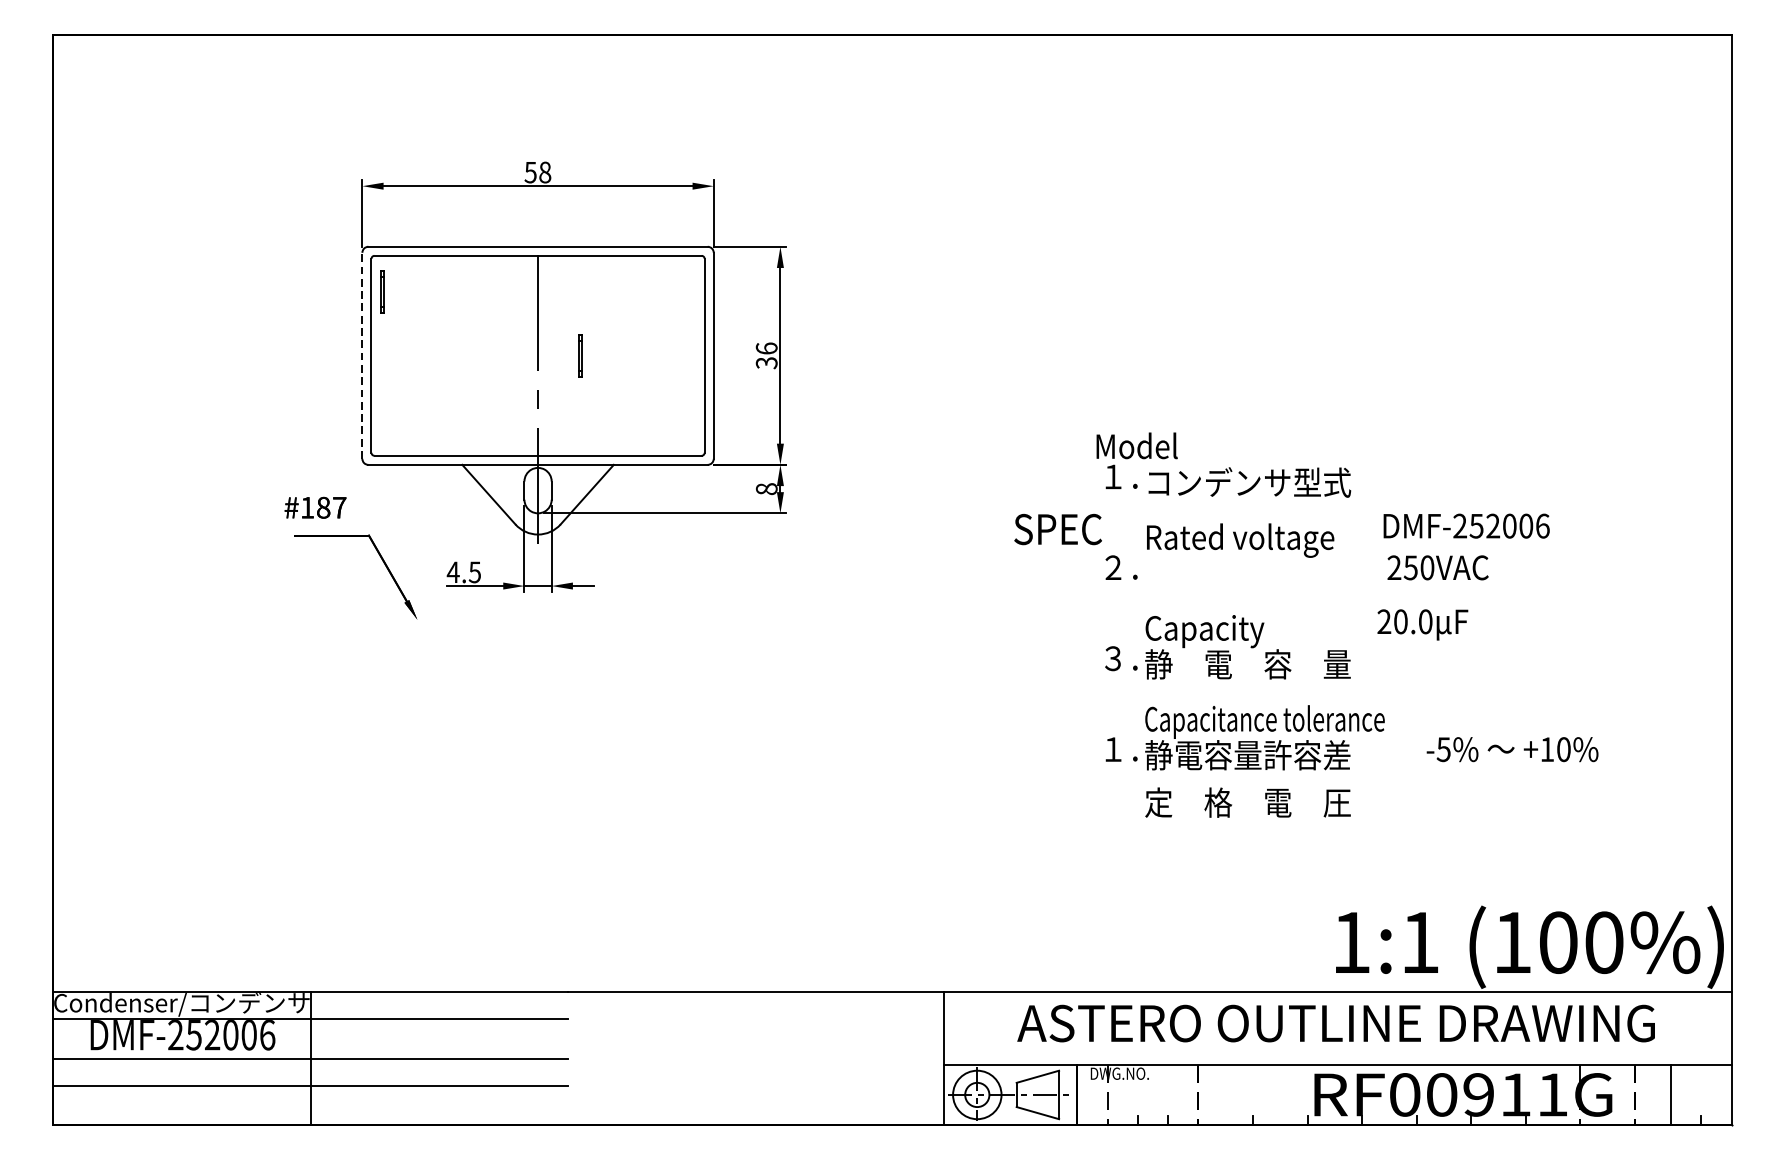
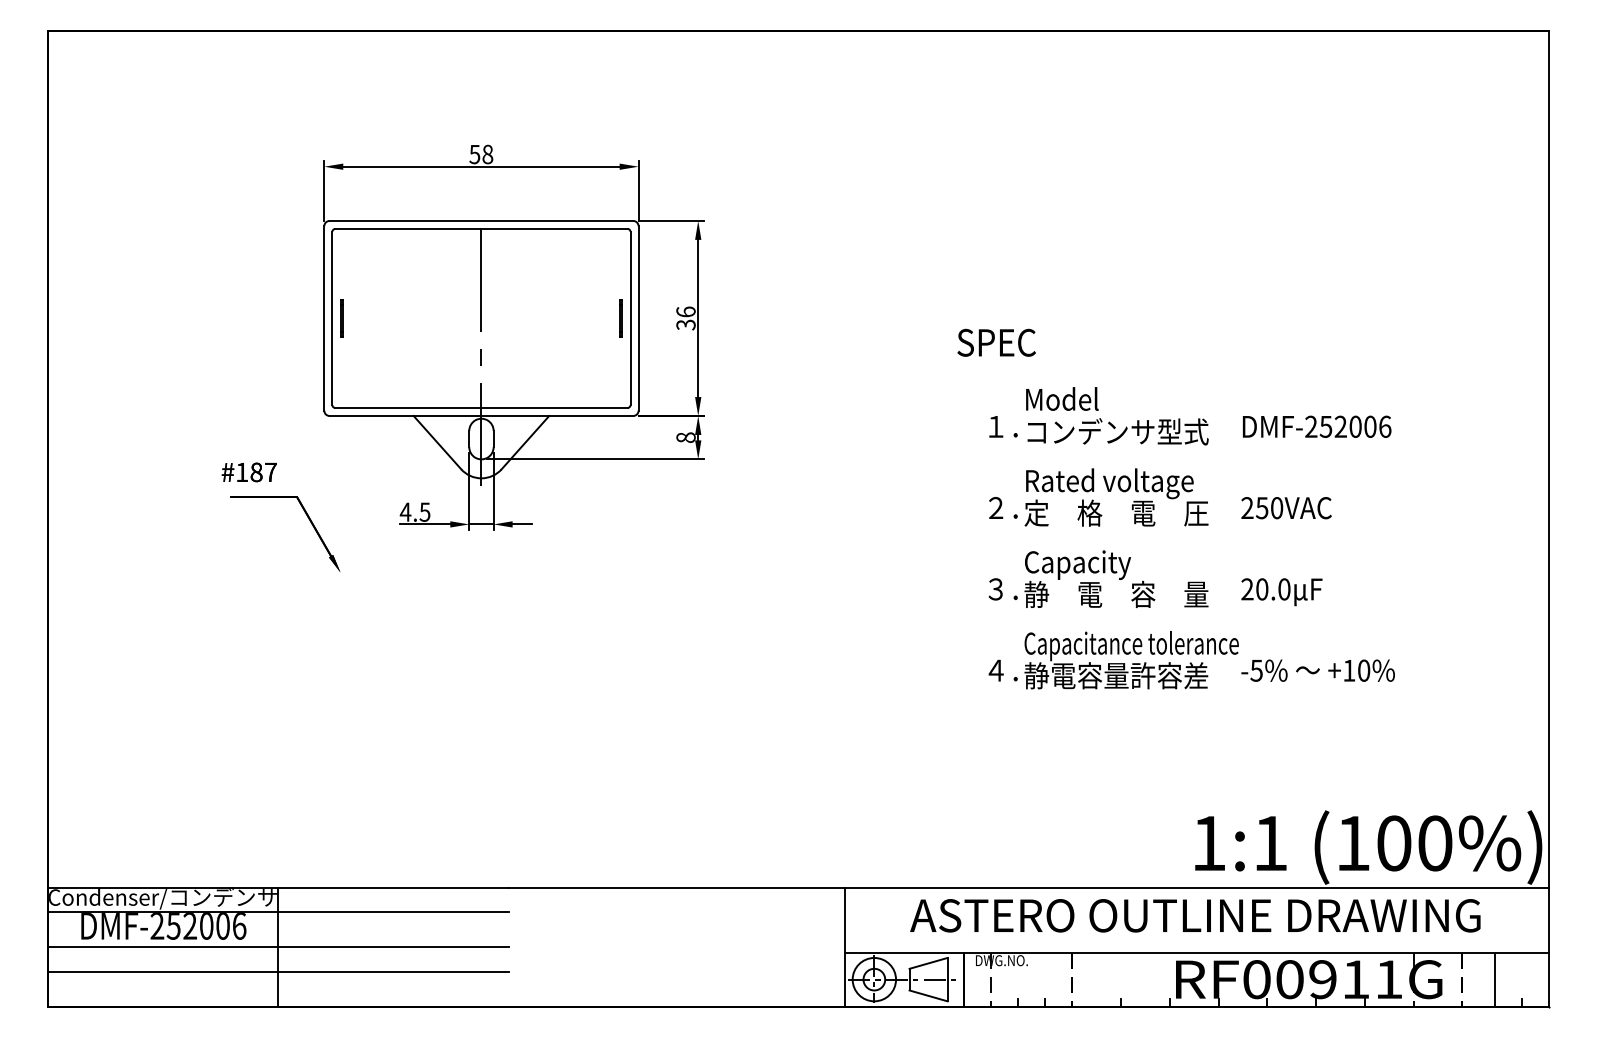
line: (381, 292) -> (341, 318), moved
line: (362, 354) -> (324, 317), dashed -> solid
line: (579, 355) -> (620, 318), moved
text: (1137, 445) -> (1062, 398), moved
text: (1465, 525) -> (1316, 426), moved
text: (1057, 529) -> (996, 342), moved
part: (350, 535) -> (280, 497), moved
text: (1422, 625) -> (1281, 592), moved
text: (1112, 749) -> (995, 670), １． -> ４．
text: (1511, 749) -> (1317, 670), moved
text: (1247, 801) -> (1116, 512), moved

